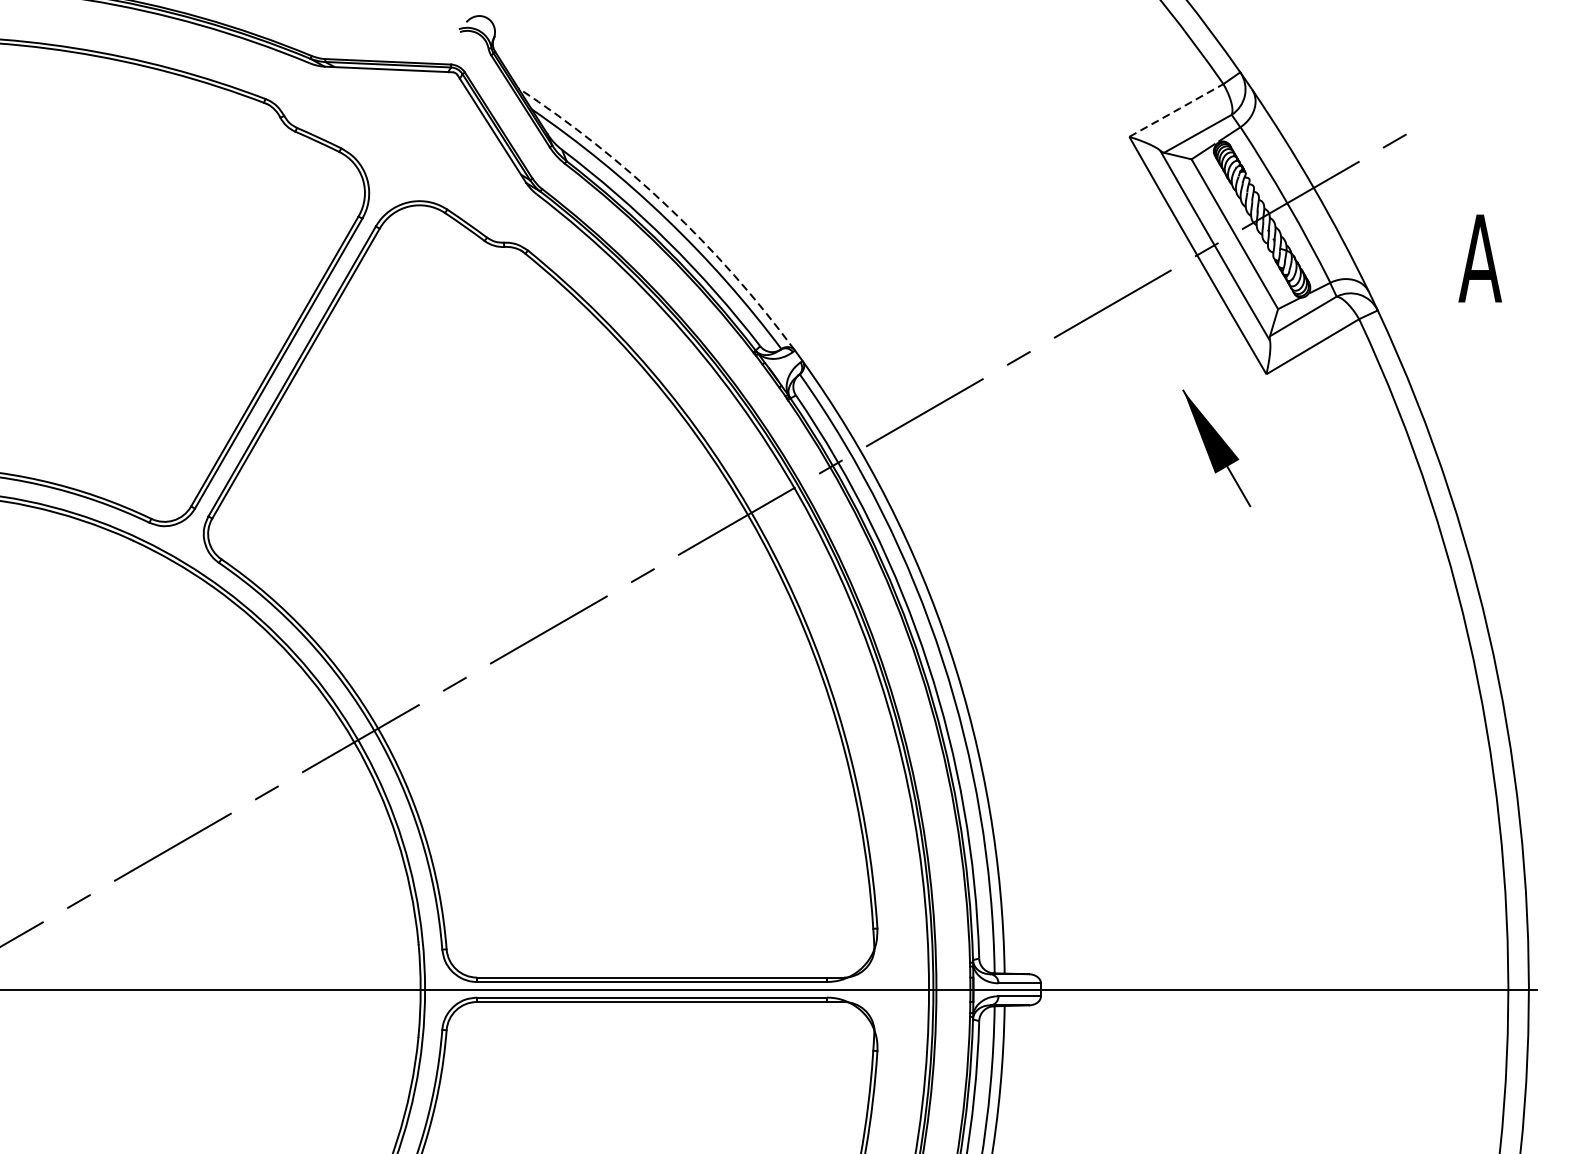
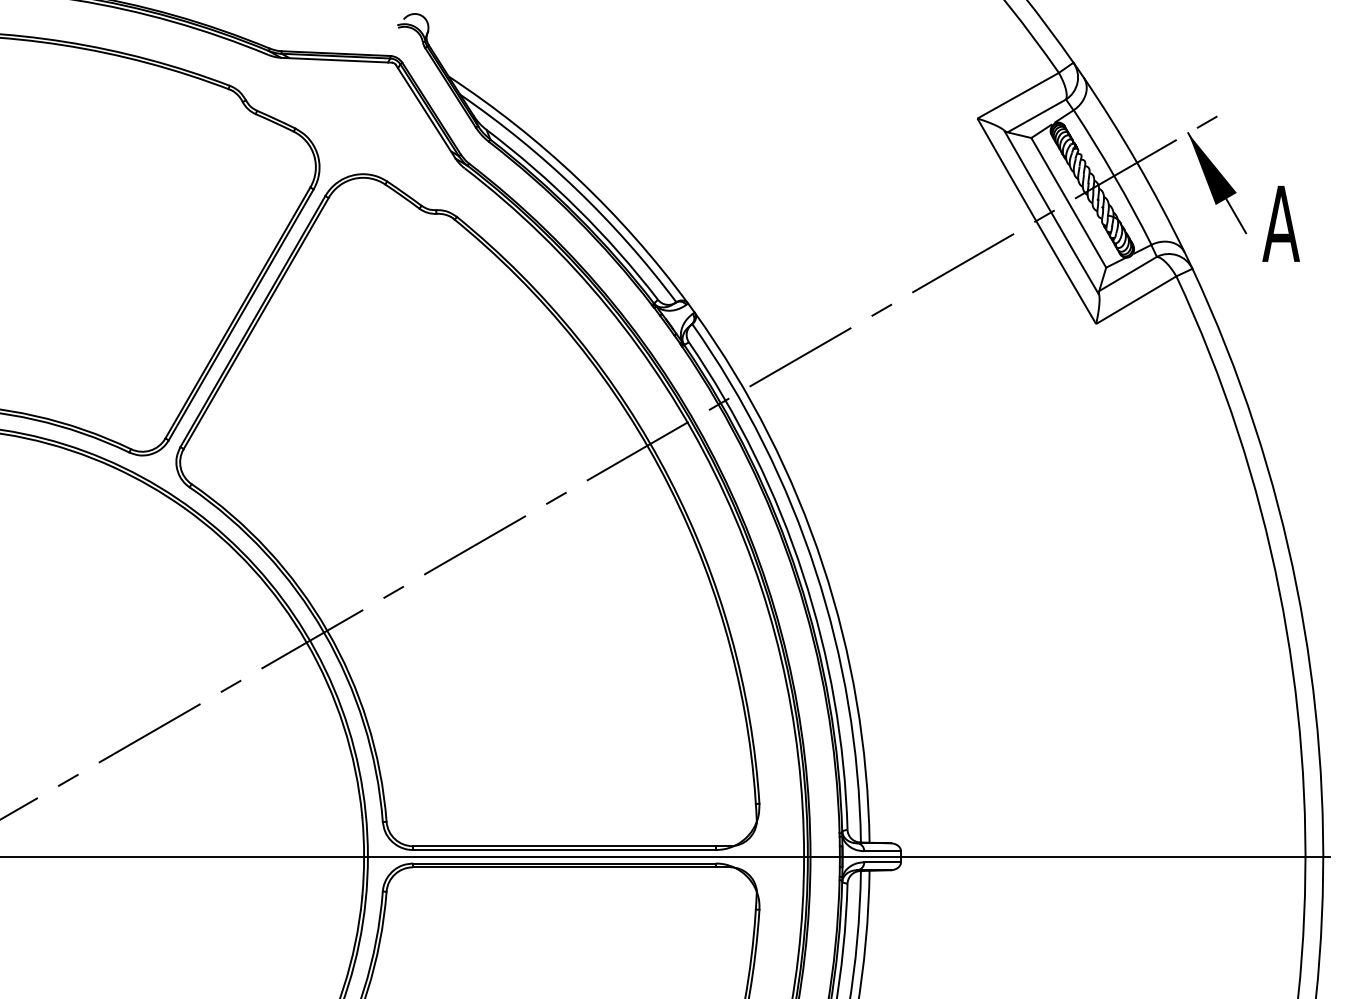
line: (1177, 110) -> (1019, 95), dashed -> solid
arc: (668, 207) -> (578, 179), dashed -> solid
part: (1217, 448) -> (1217, 183), moved

